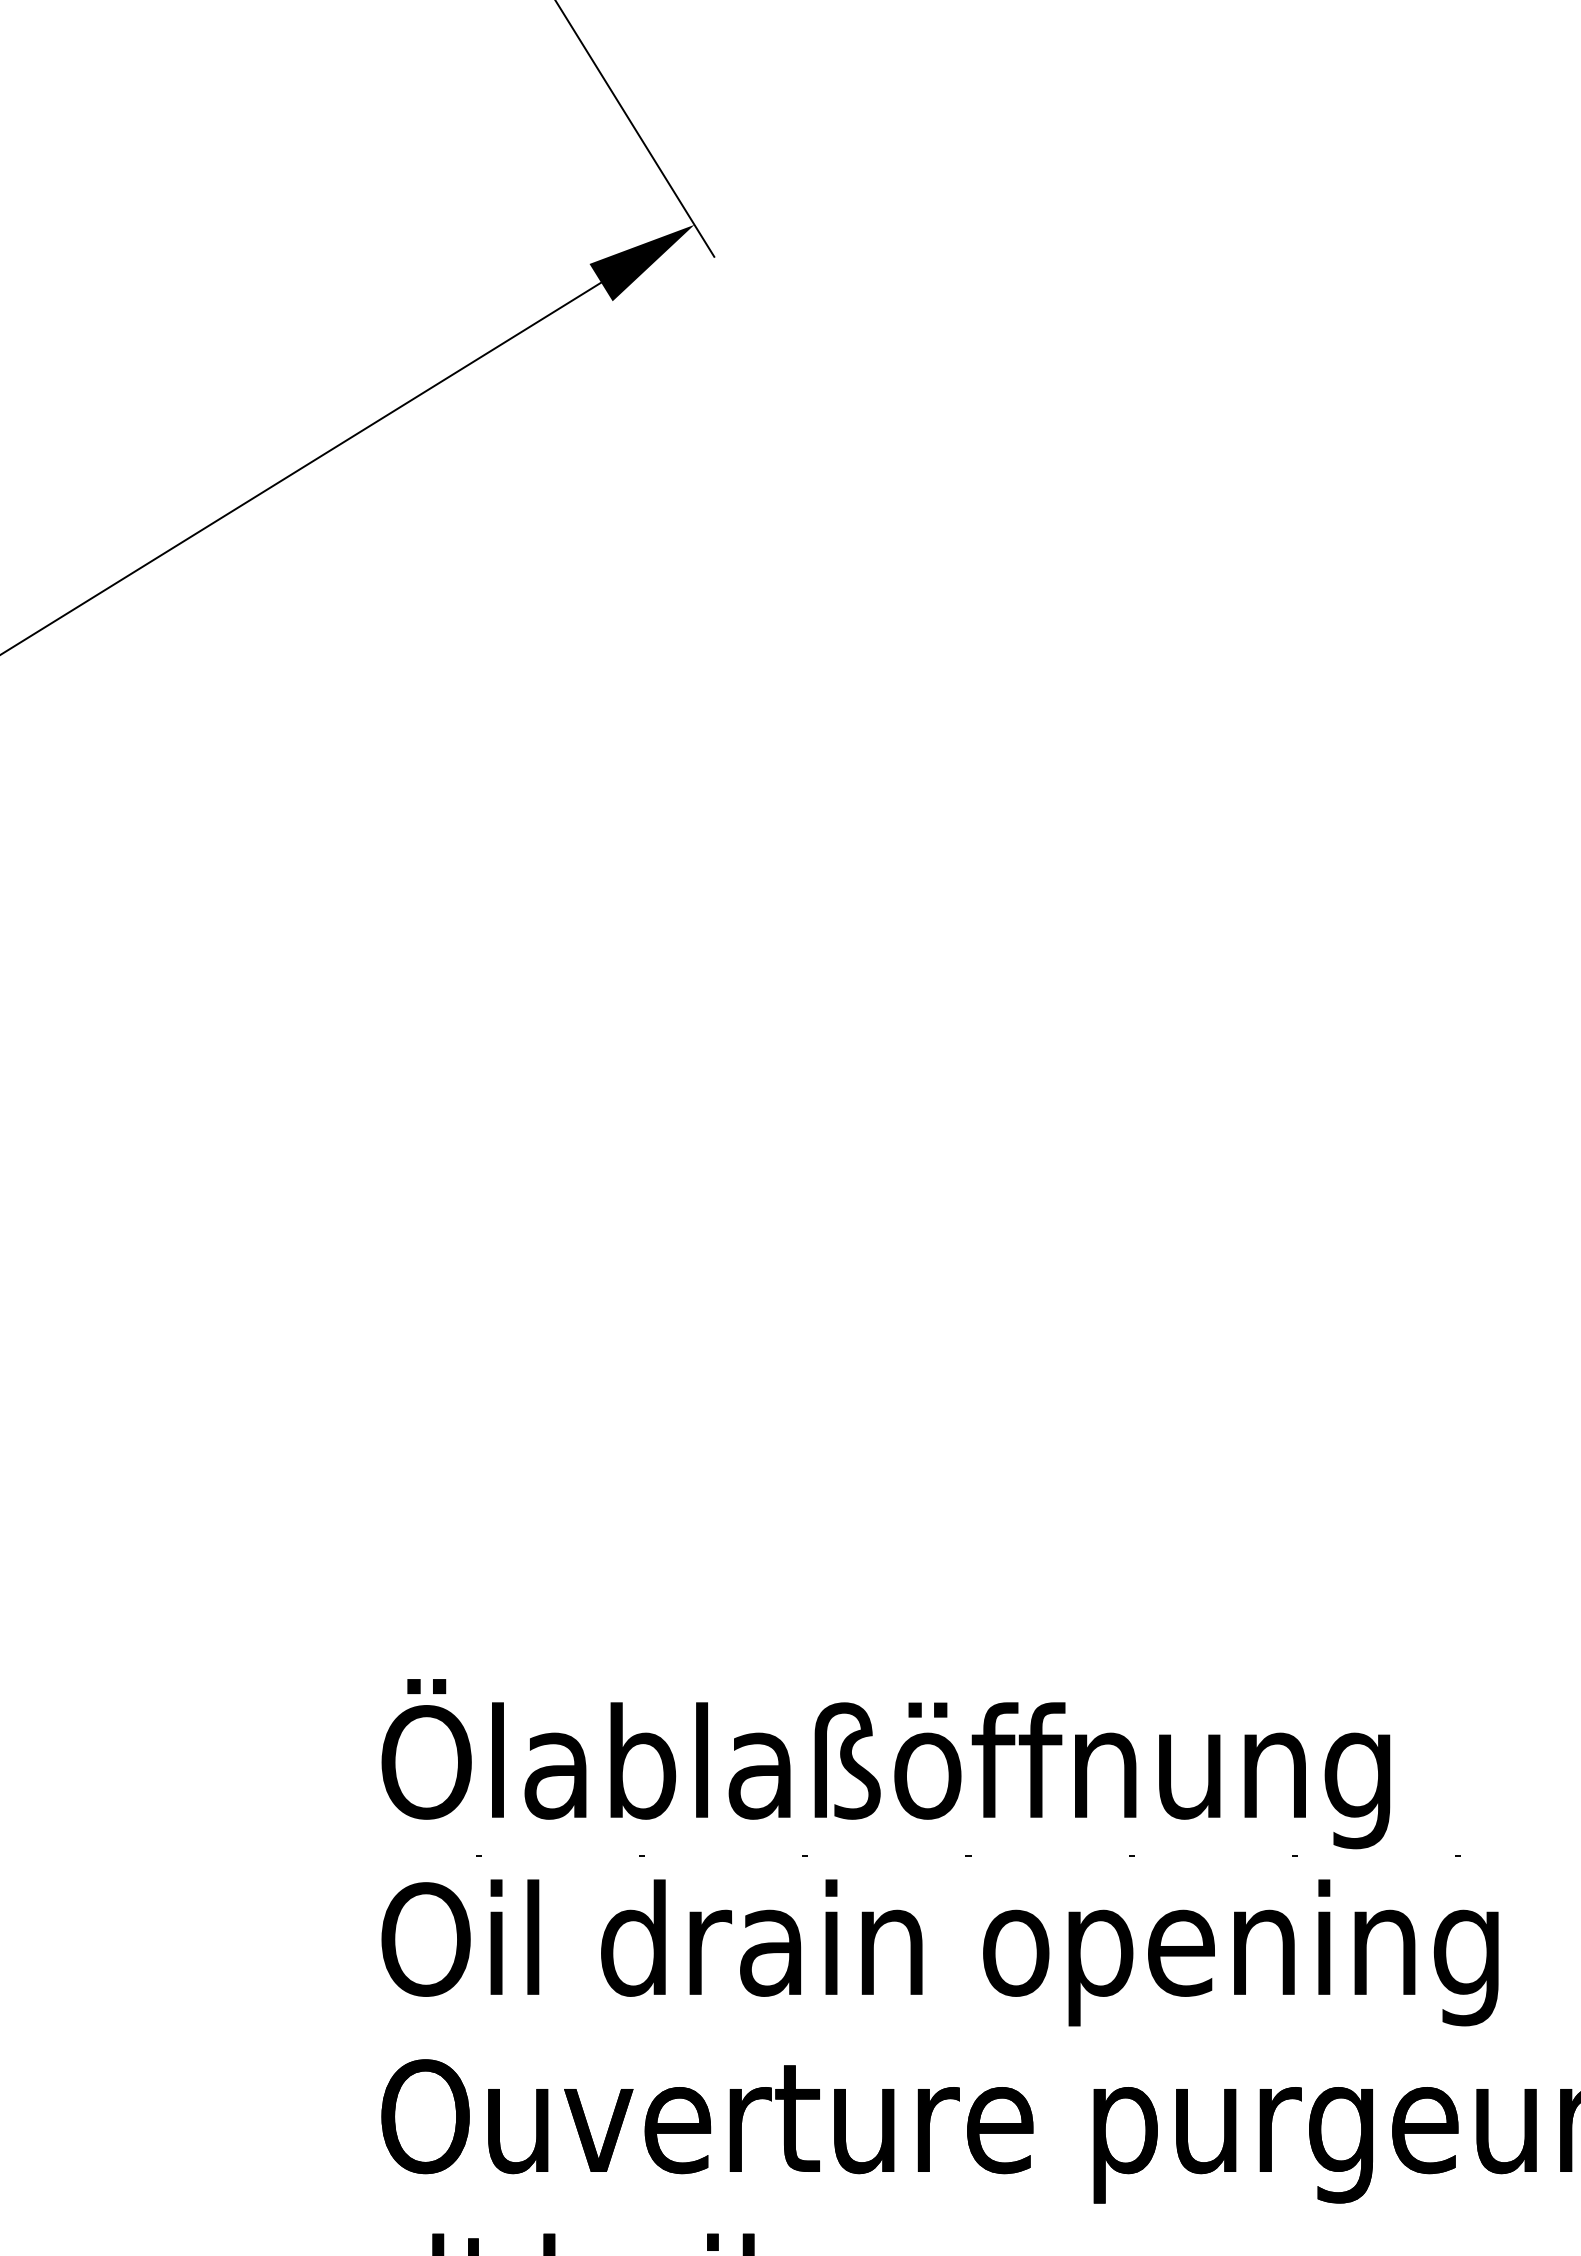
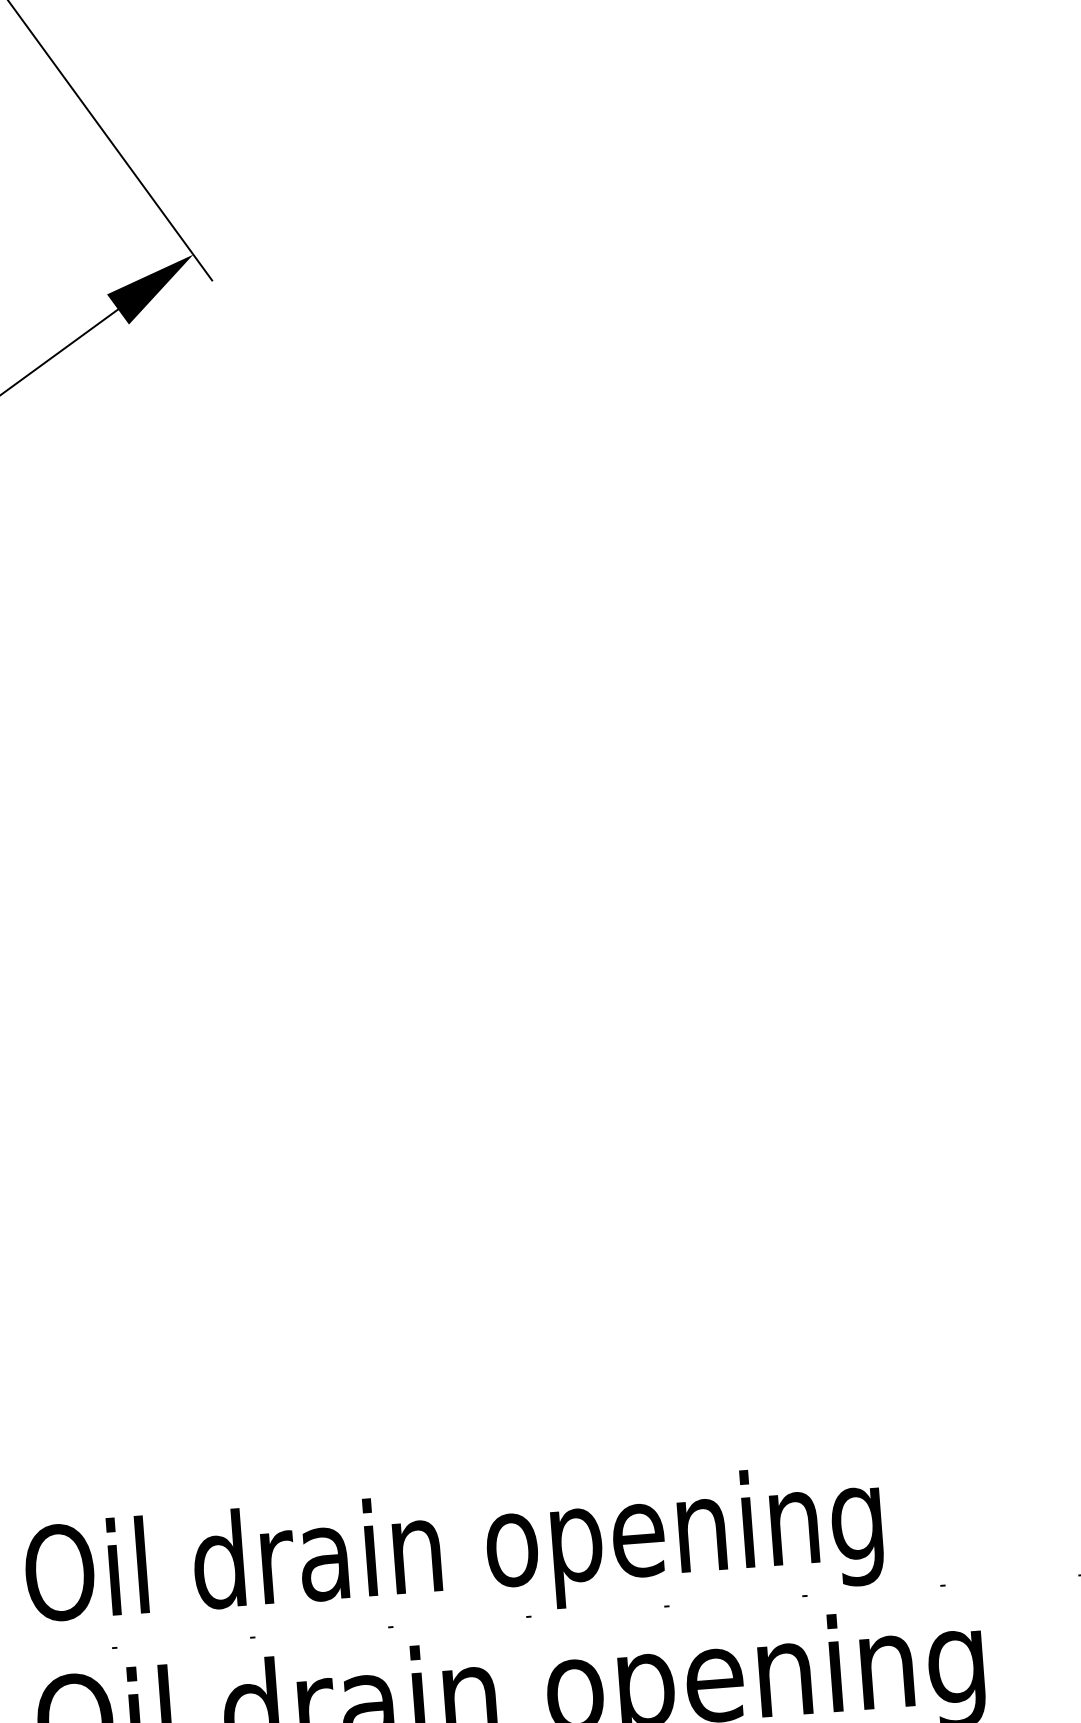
text: (885, 1764) -> (452, 1544), Ölablaßöffnung -> Oil drain opening

